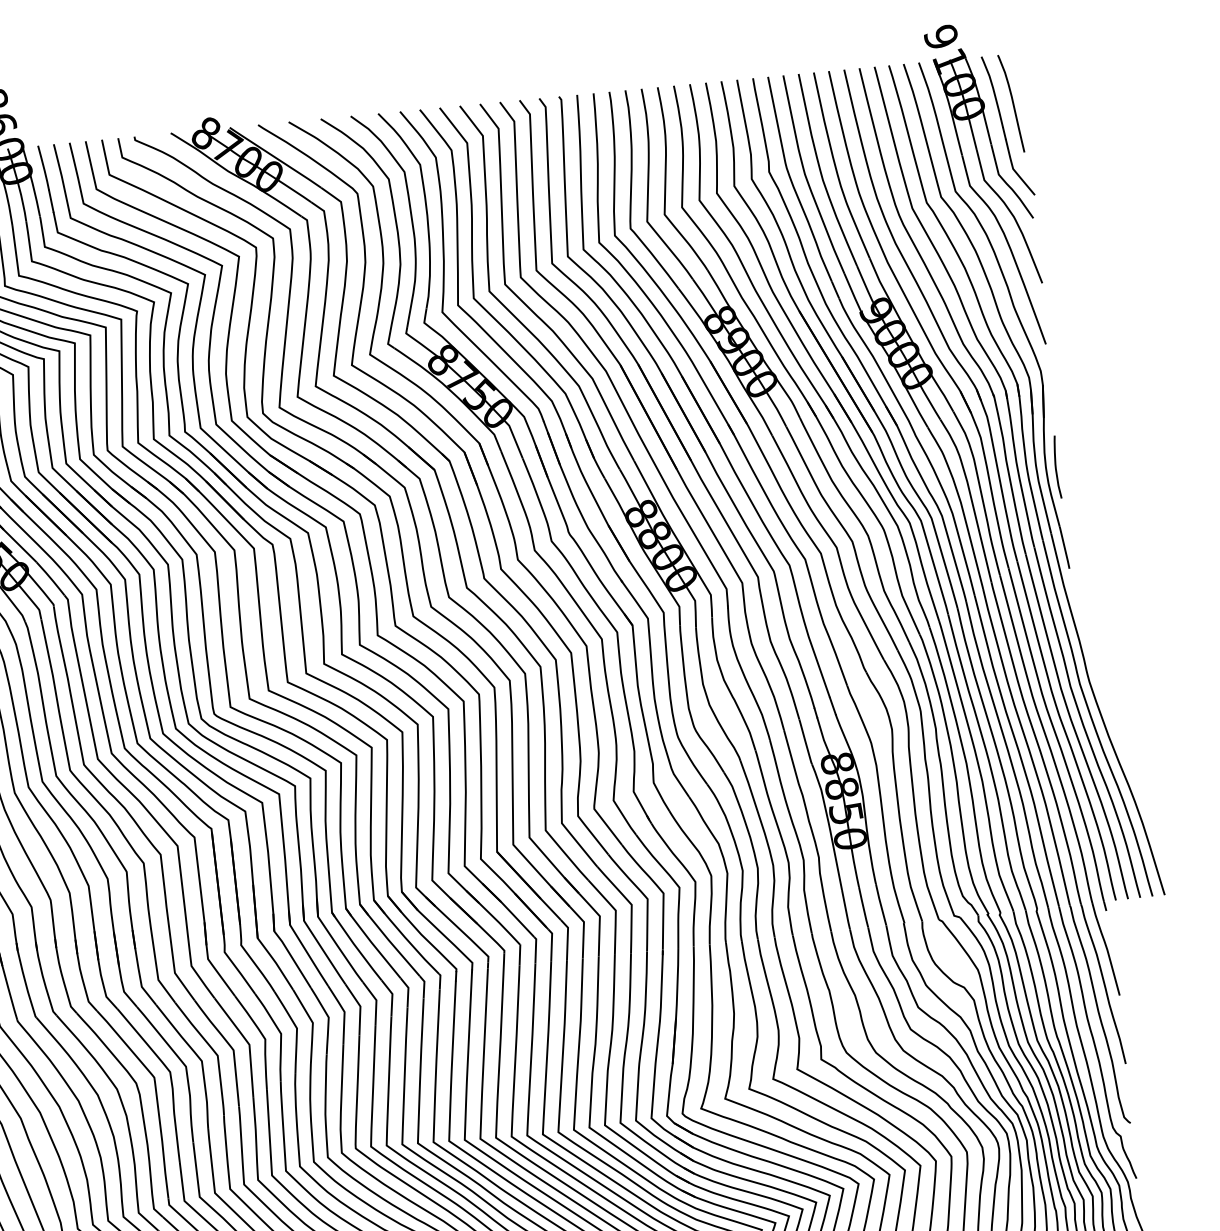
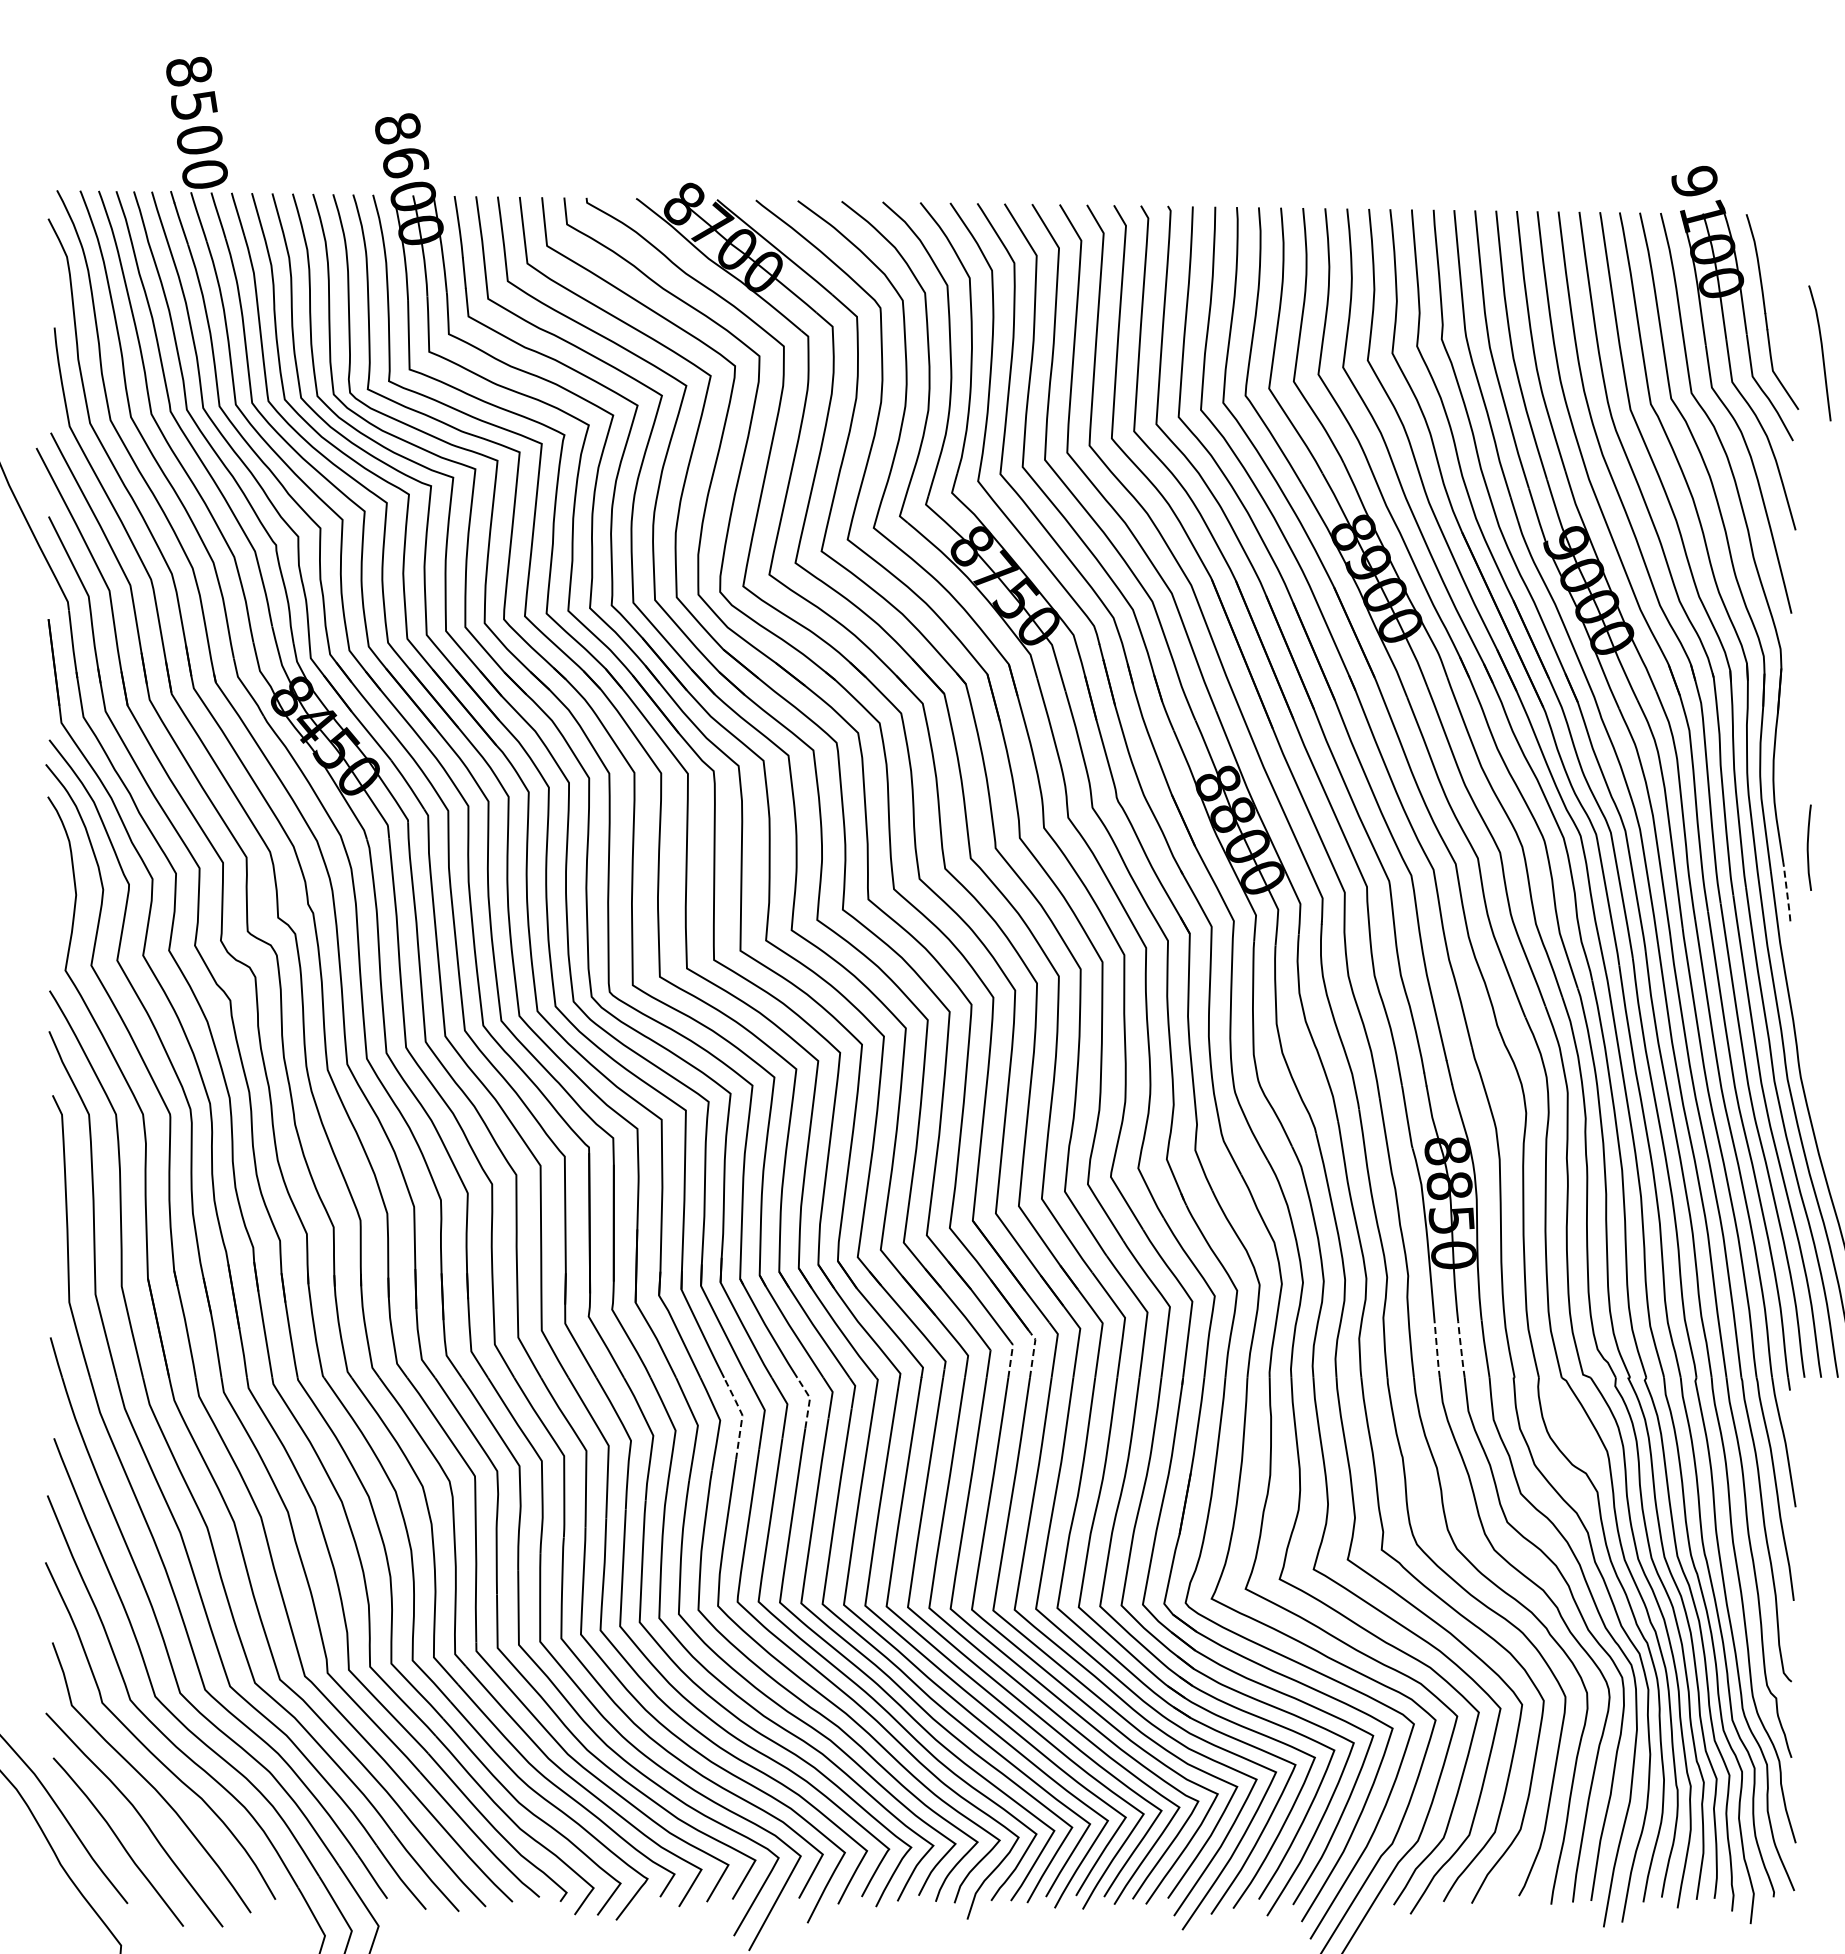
curve: (1012, 103) -> (1821, 353), moved
curve: (1056, 467) -> (1808, 847), moved
line: (1064, 547) -> (1786, 891), solid -> dashed
line: (863, 907) -> (1461, 1349), solid -> dashed
line: (846, 909) -> (1437, 1350), solid -> dashed
line: (551, 944) -> (1033, 1354), solid -> dashed
line: (536, 949) -> (1011, 1358), solid -> dashed
line: (392, 995) -> (809, 1400), solid -> dashed
line: (344, 1012) -> (742, 1415), solid -> dashed

